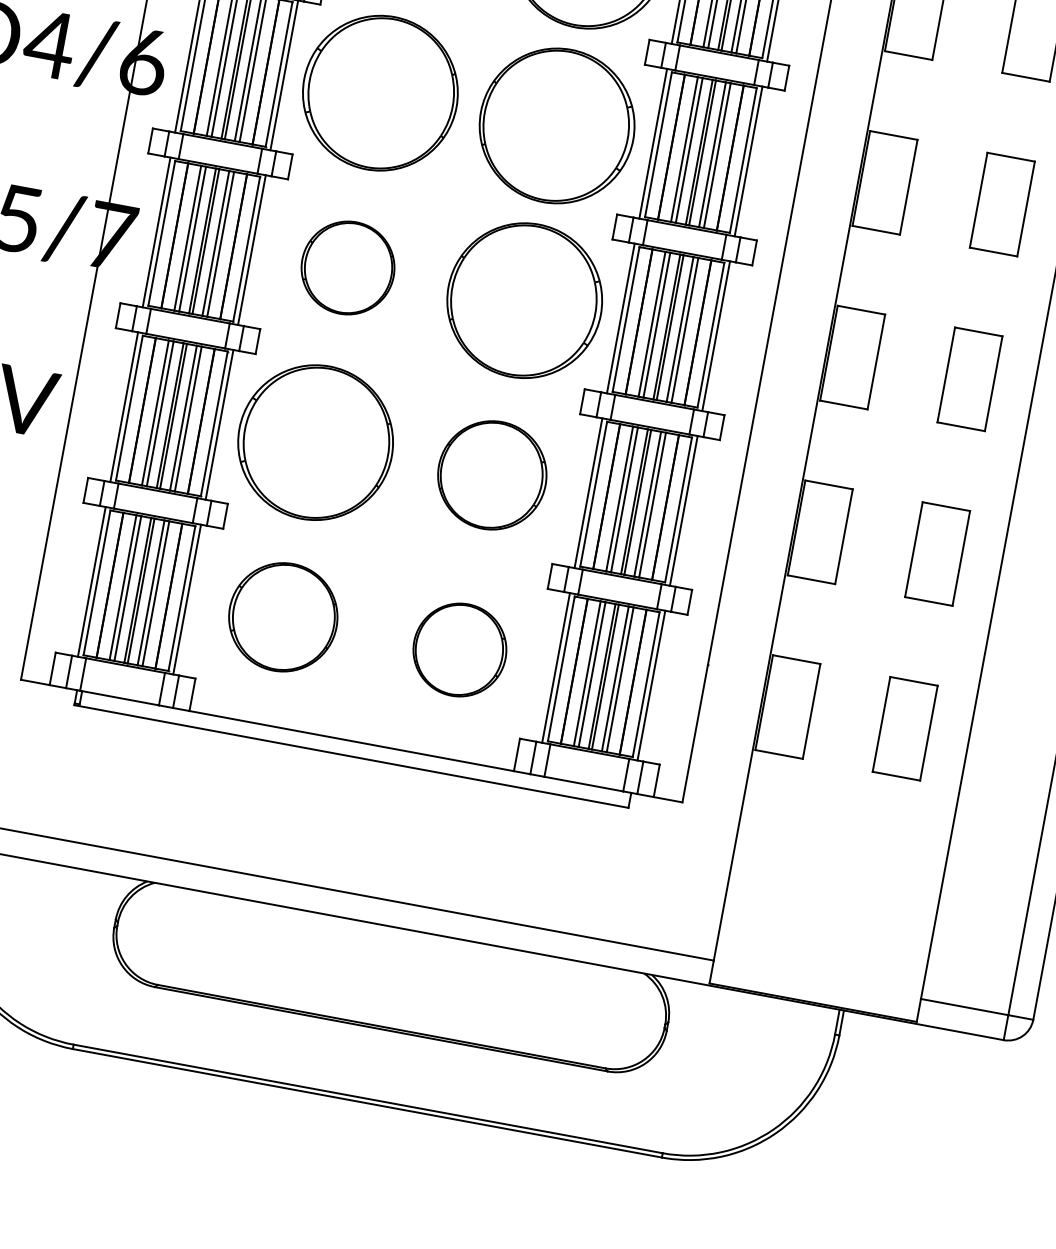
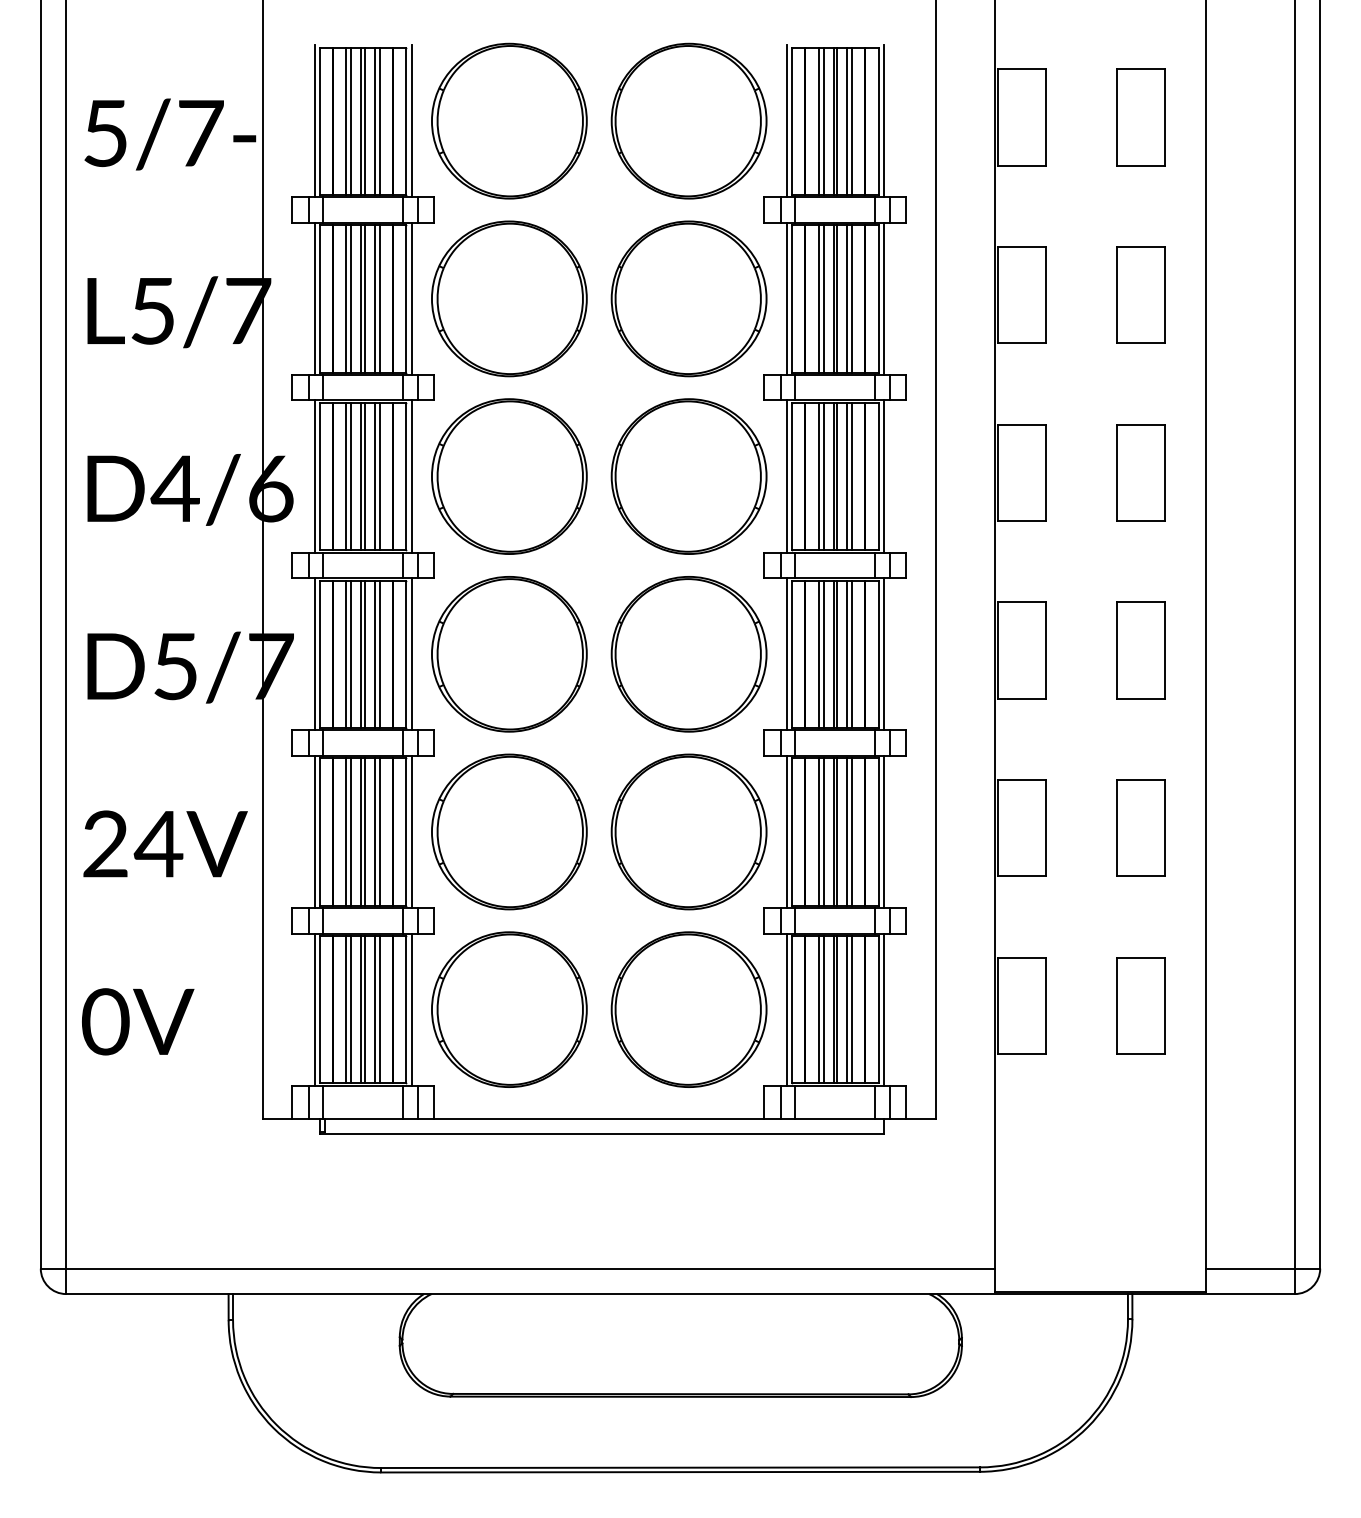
part: (348, 268) -> (509, 654), size x1.67
part: (491, 474) -> (688, 831), size x1.43
part: (283, 617) -> (509, 1009), size x1.43
part: (459, 649) -> (688, 1009), size x1.67

